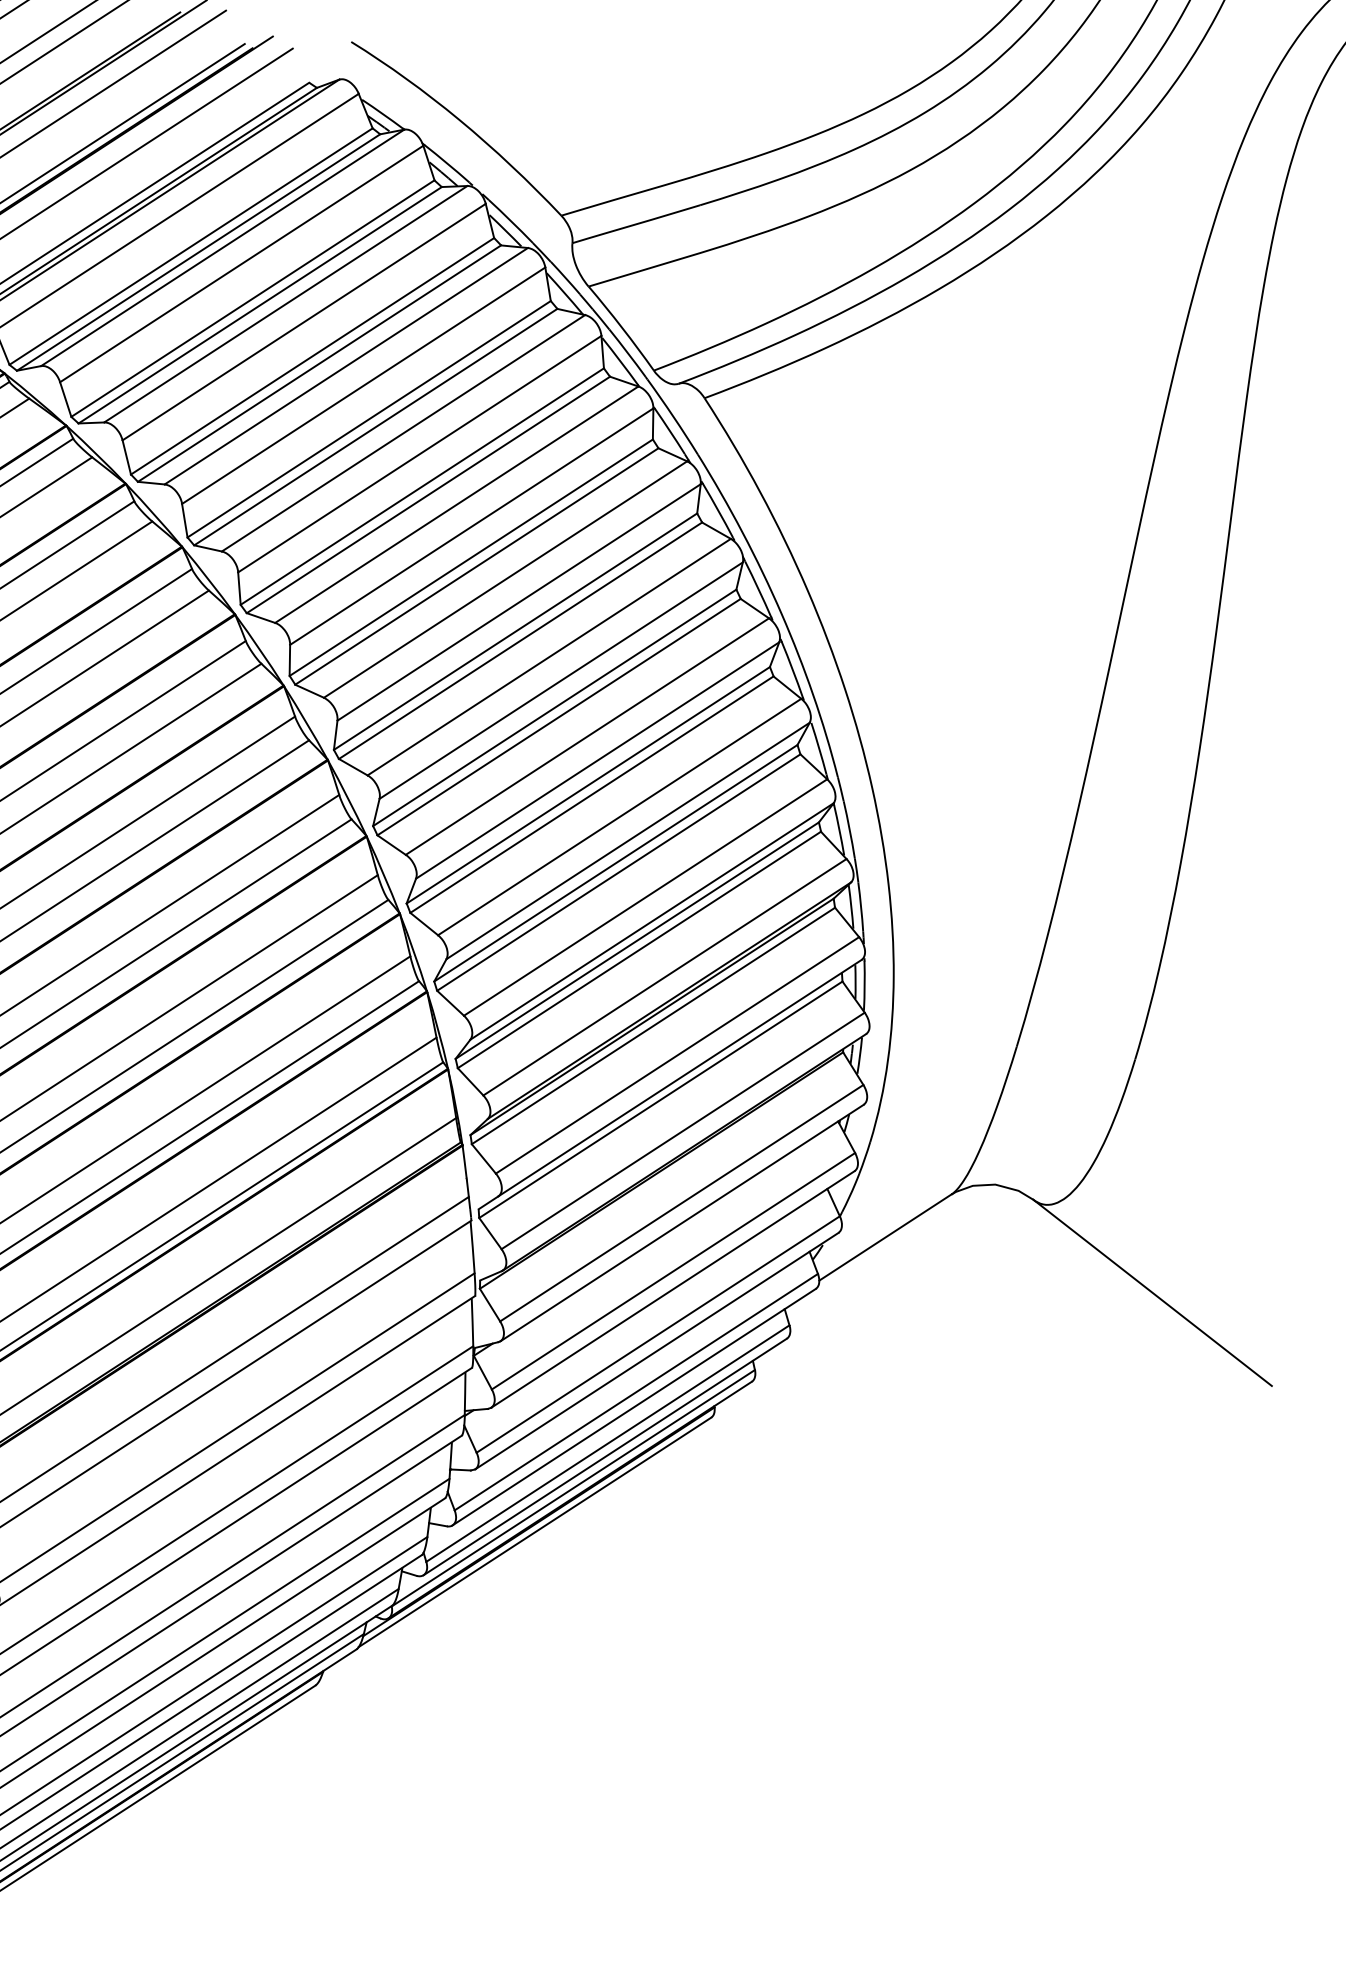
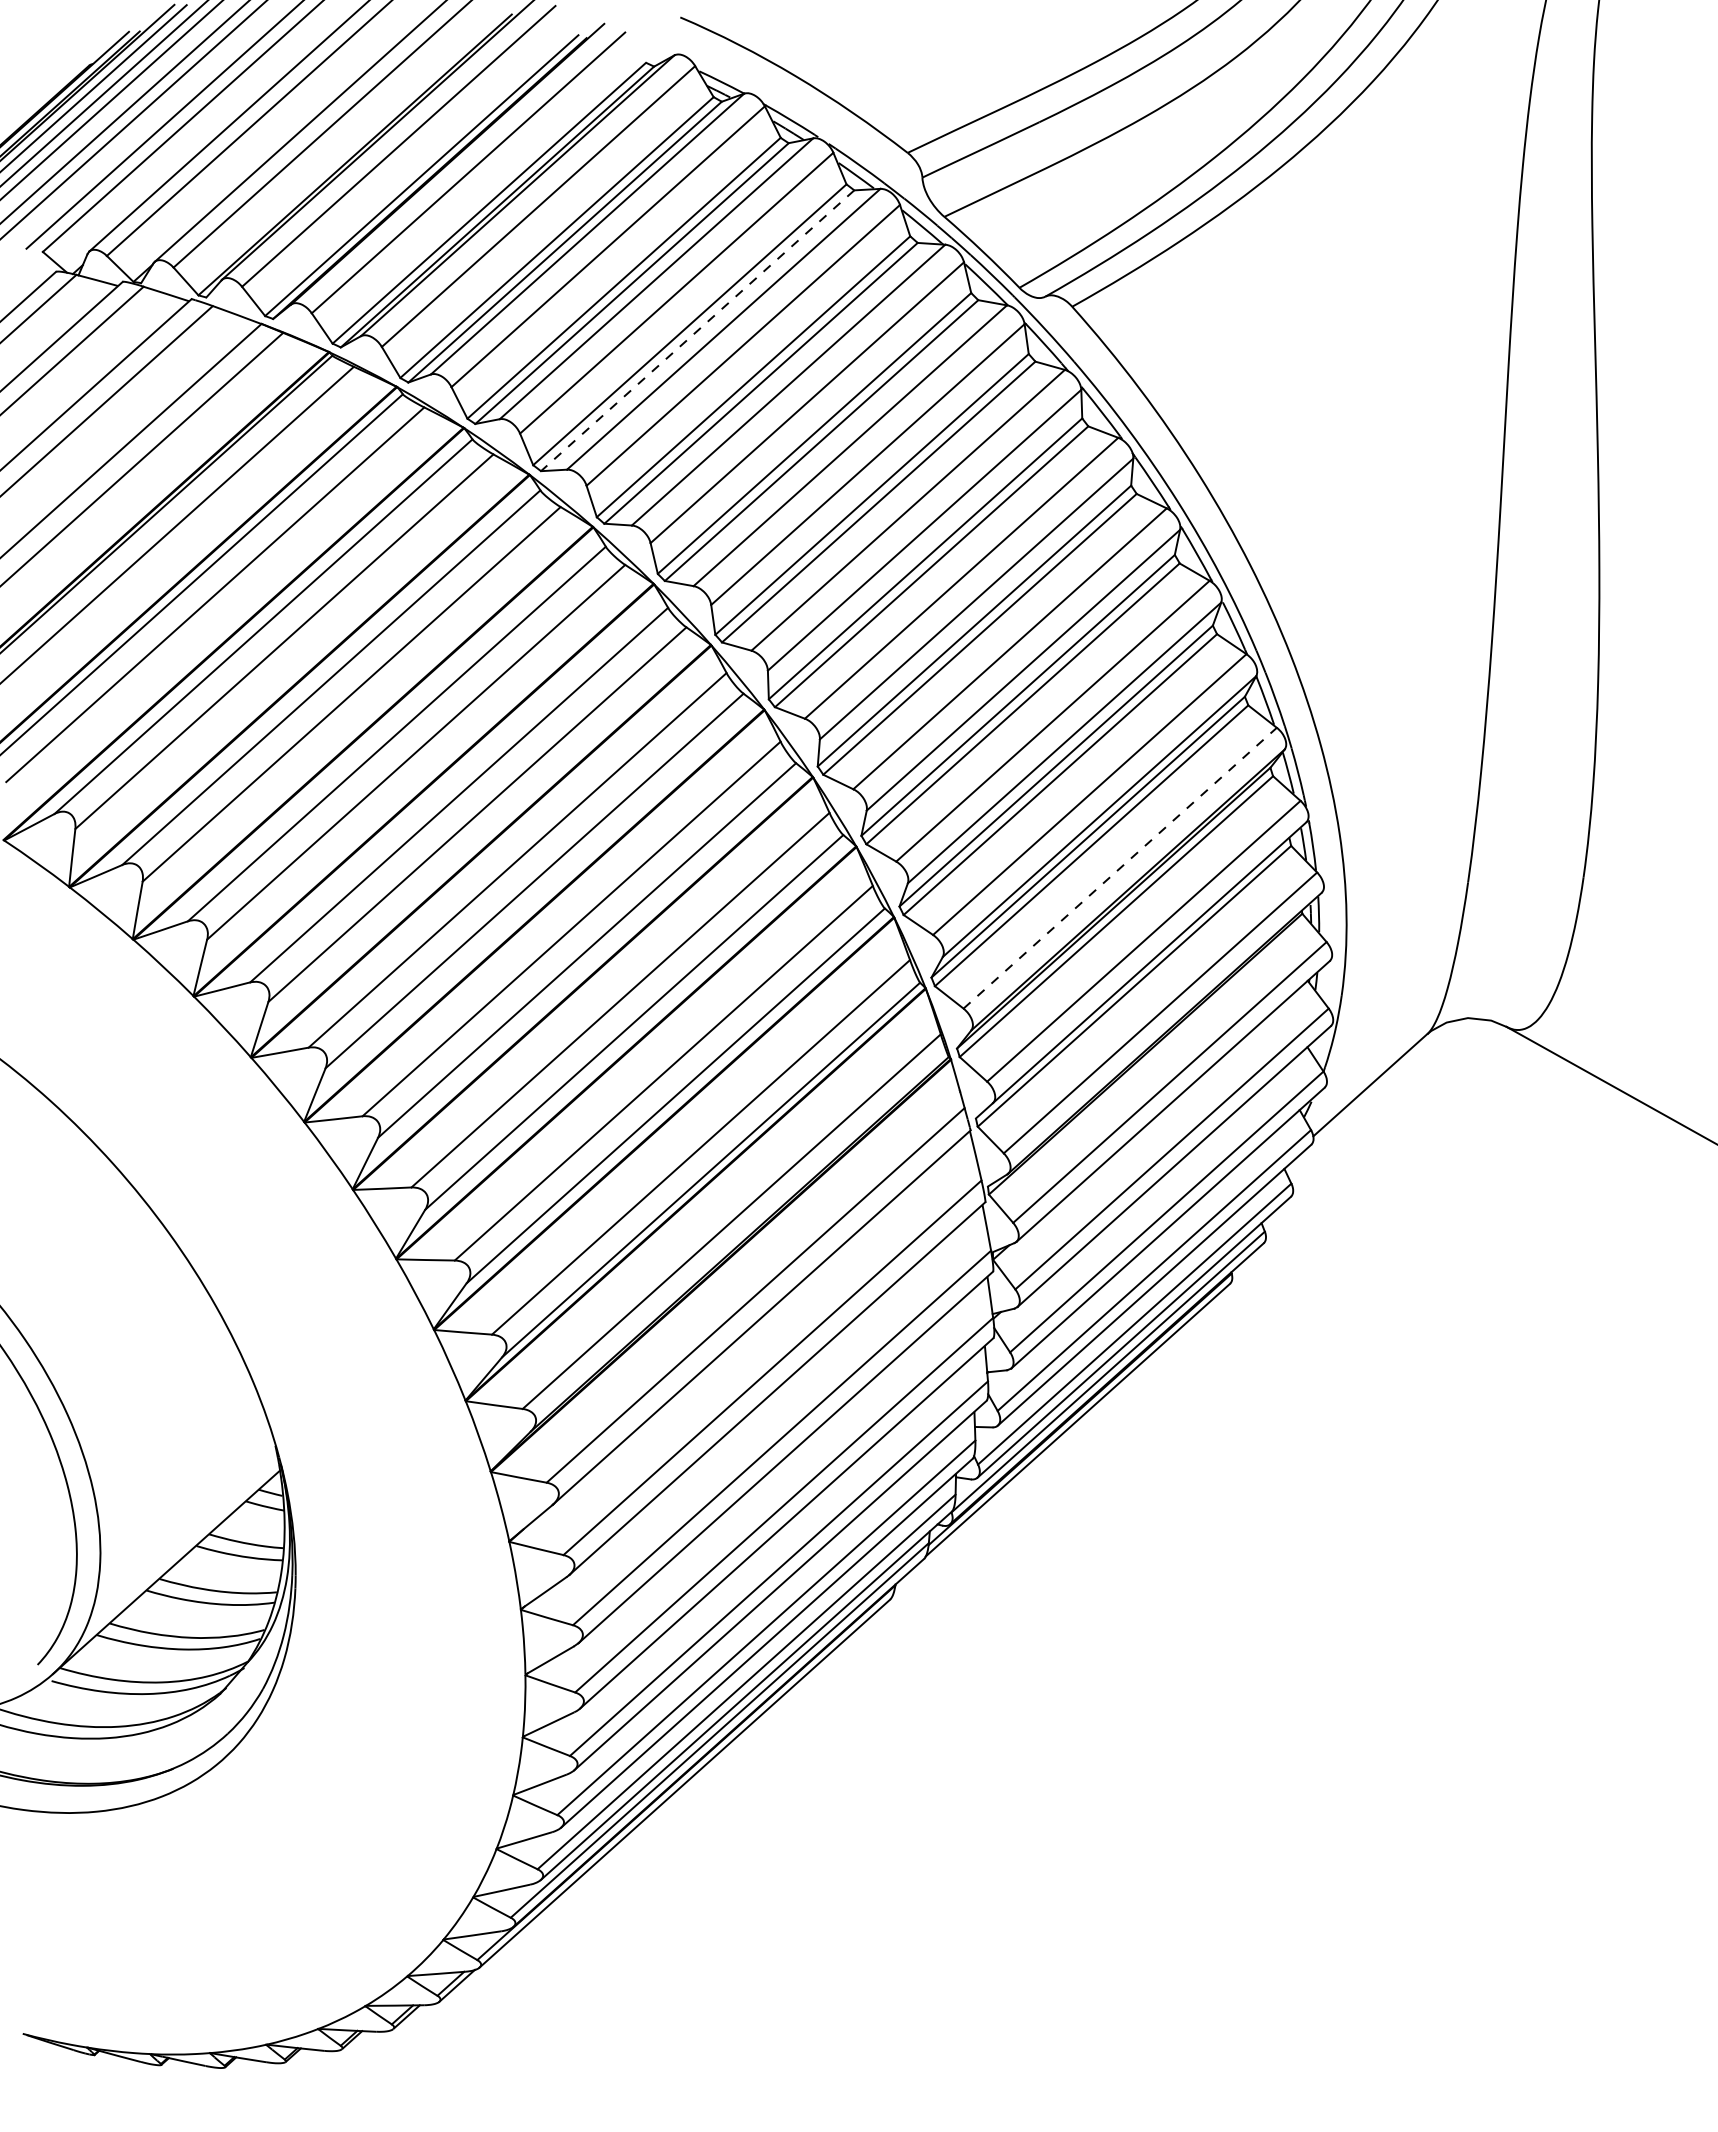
line: (319, 364) -> (697, 331), solid -> dashed
line: (665, 976) -> (1120, 867), solid -> dashed

